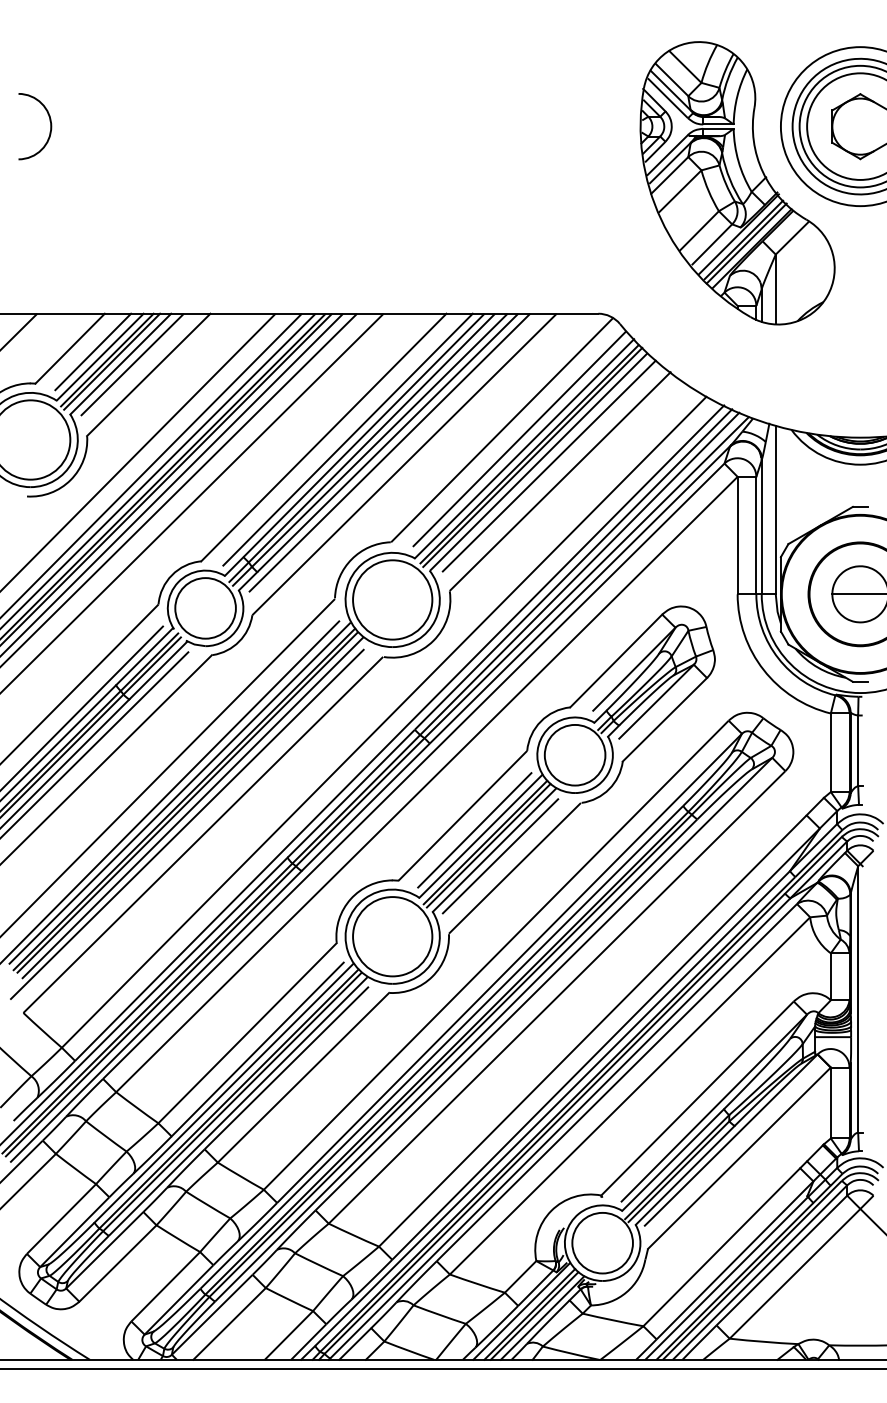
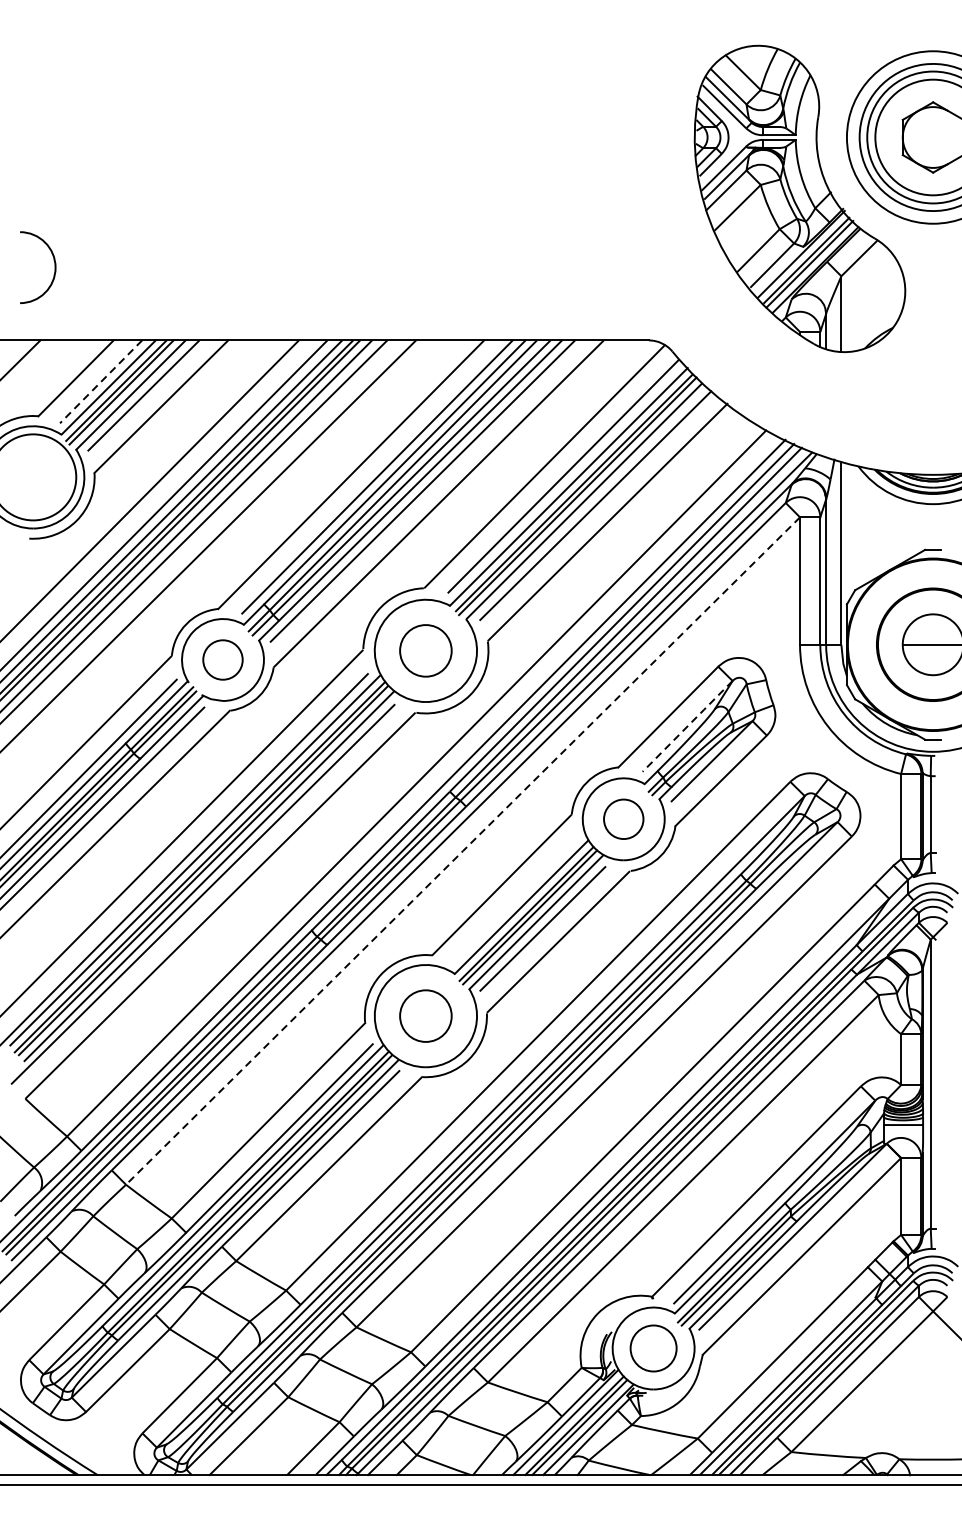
arc: (49, 121) -> (53, 262), moved
line: (93, 351) -> (101, 381), solid -> dashed
circle: (392, 599) -> (425, 650), size x0.6
circle: (205, 608) -> (222, 660), size x0.6
line: (634, 669) -> (688, 726), solid -> dashed
circle: (574, 754) -> (623, 818), size x0.6
line: (426, 784) -> (462, 851), solid -> dashed
line: (474, 830) -> (514, 900), removed
circle: (392, 936) -> (425, 1015), size x0.6
circle: (602, 1242) -> (653, 1347), size x0.7

